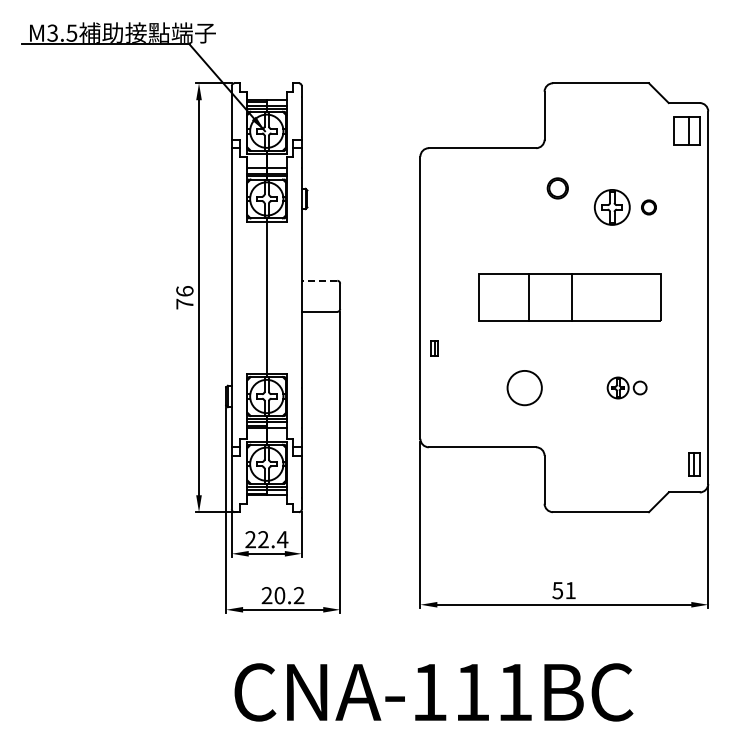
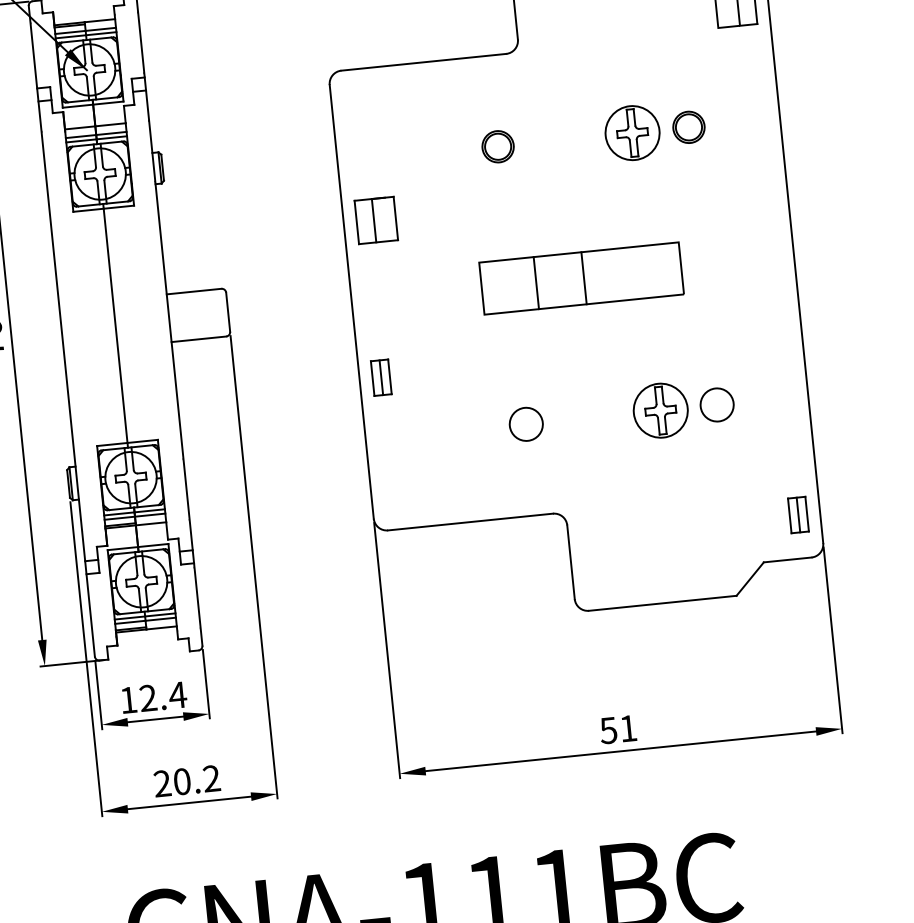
part: (557, 188) -> (497, 146), moved
circle: (648, 207) -> (688, 127), size x1.43
part: (441, 246) -> (376, 219), added
line: (319, 280) -> (193, 291), dashed -> solid
part: (569, 297) -> (580, 278), size x0.71
part: (434, 348) -> (381, 377), size x1.43
circle: (524, 387) -> (525, 423), size x0.62
part: (626, 387) -> (682, 407), size x1.67
text: (250, 539) -> (128, 700), 22.4 -> 12.4

